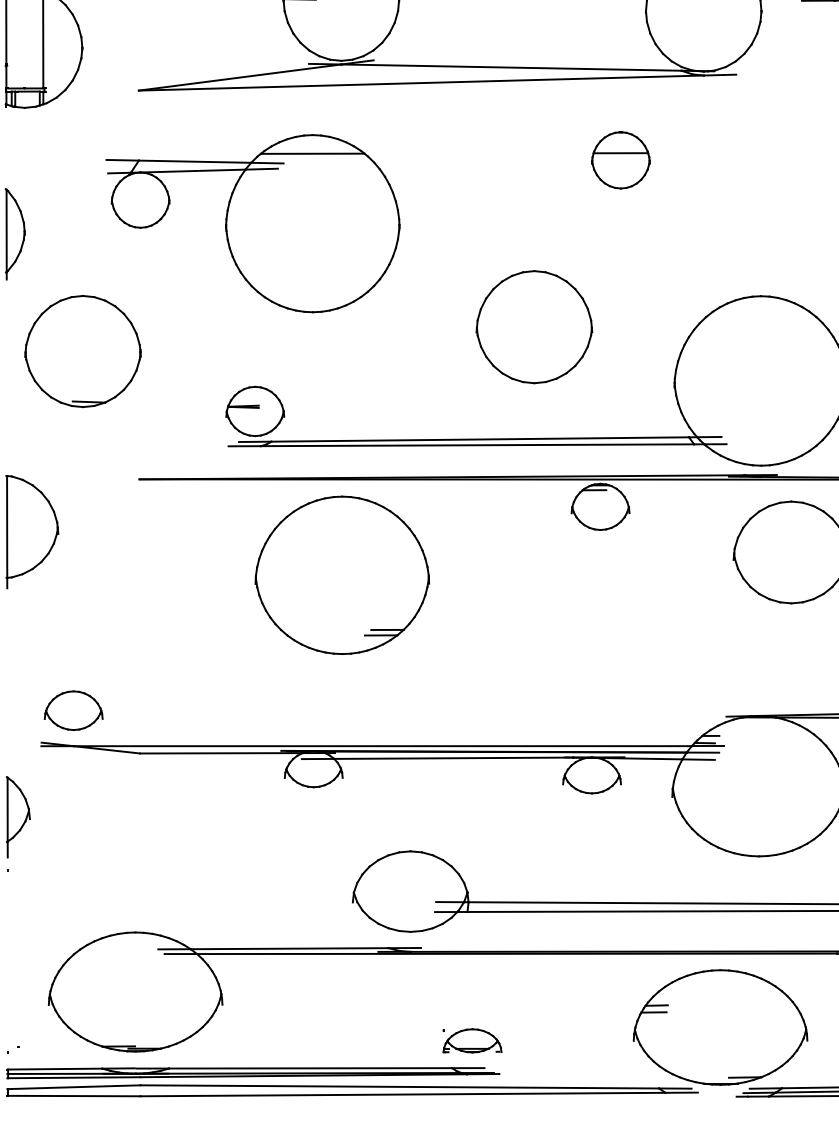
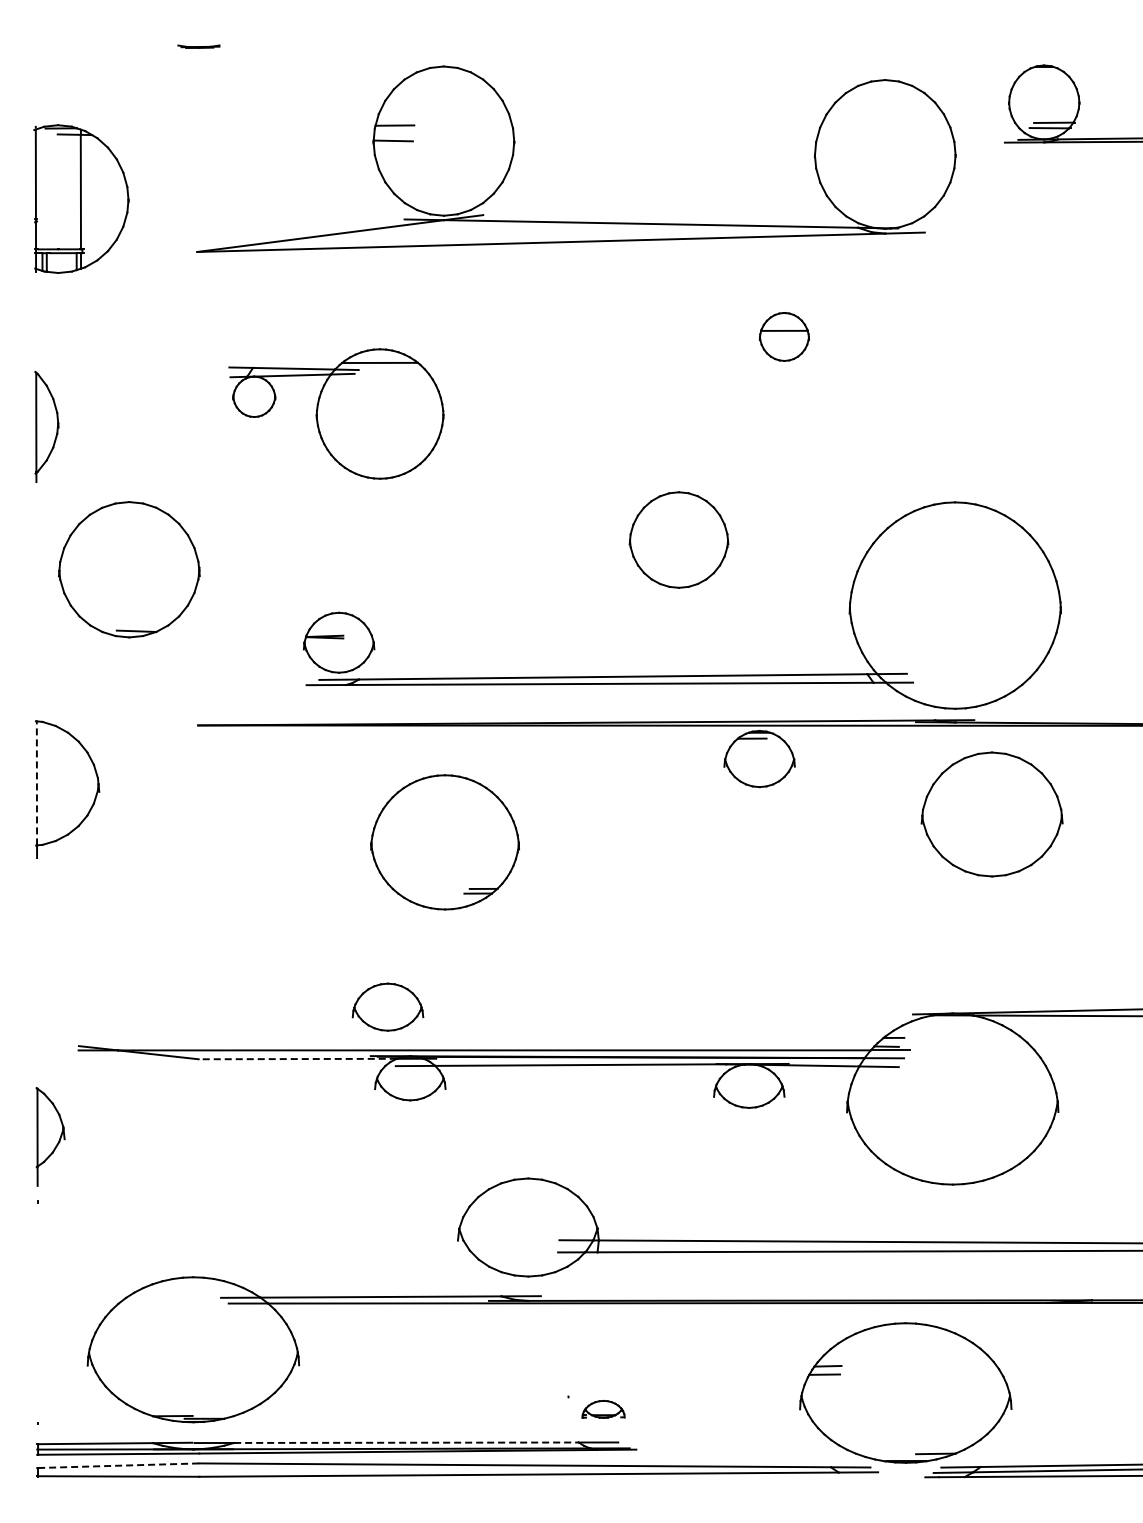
part: (620, 160) -> (784, 336), size x0.7
part: (253, 223) -> (336, 413), size x0.6
part: (533, 326) -> (678, 539), size x0.7
line: (6, 526) -> (36, 782), solid -> dashed
part: (341, 575) -> (444, 842), size x0.7
part: (73, 710) -> (387, 1006), moved
line: (221, 753) -> (297, 1059), solid -> dashed
part: (472, 1041) -> (603, 1409), size x0.6
line: (310, 1068) -> (406, 1442), solid -> dashed
line: (74, 1087) -> (118, 1465), solid -> dashed

